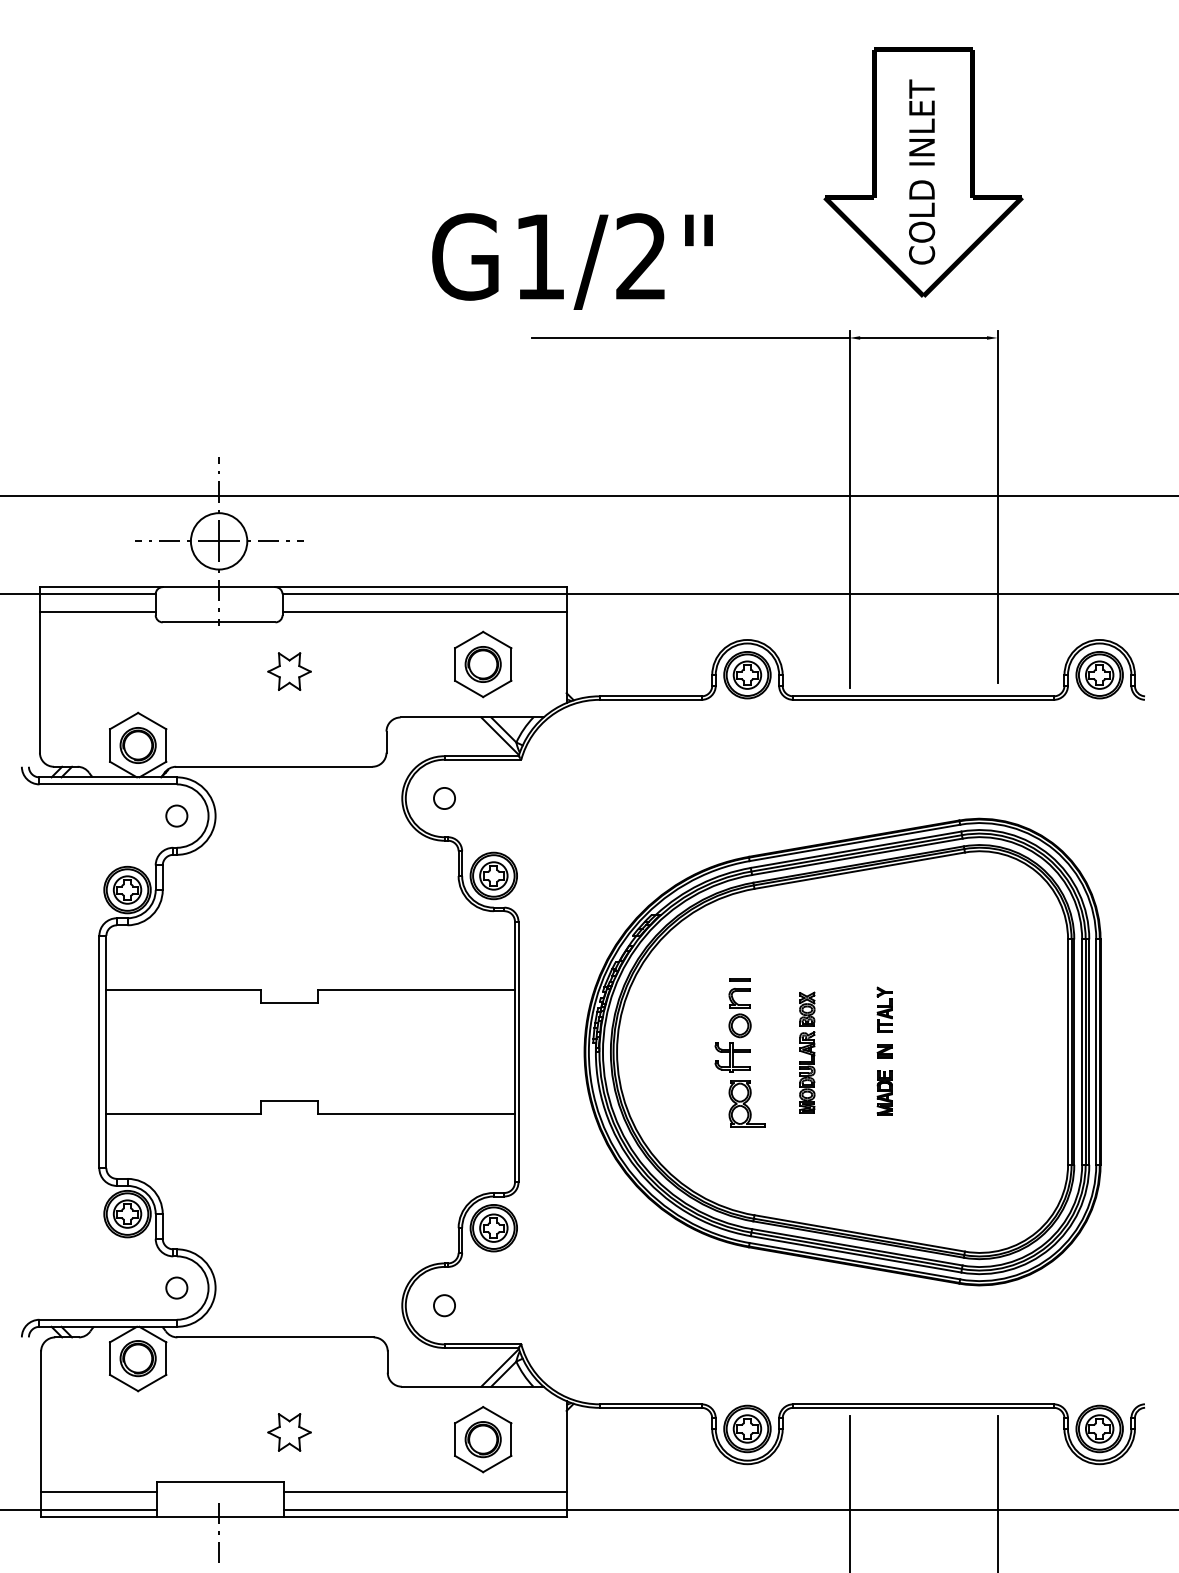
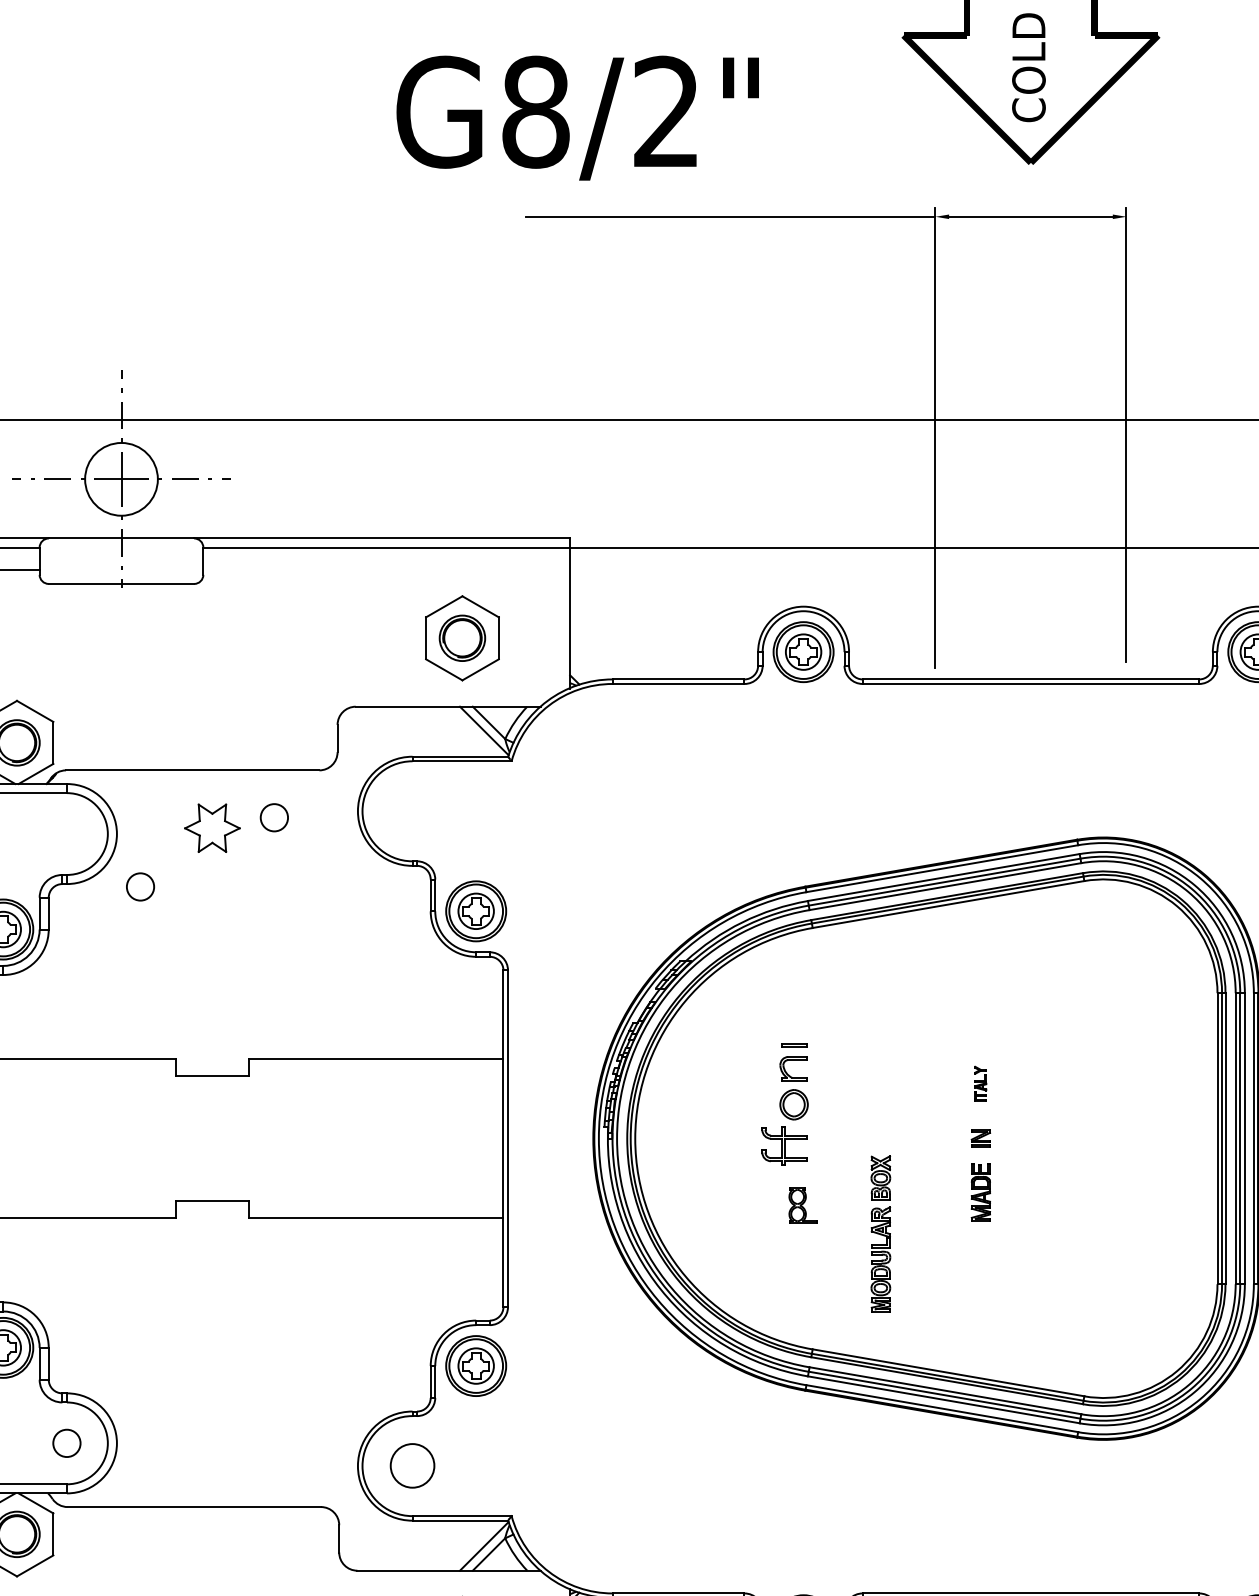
text: (540, 256) -> (536, 111), G1/2" -> G8/2"
line: (424, 611) -> (386, 569), removed
part: (289, 671) -> (212, 828), moved
circle: (444, 798) -> (274, 817), moved
circle: (176, 815) -> (140, 886), moved
part: (884, 1009) -> (980, 1083), size x0.6
part: (807, 1052) -> (881, 1233), moved
part: (746, 1103) -> (802, 1205), size x0.6
circle: (444, 1305) -> (412, 1465), size x1.6

